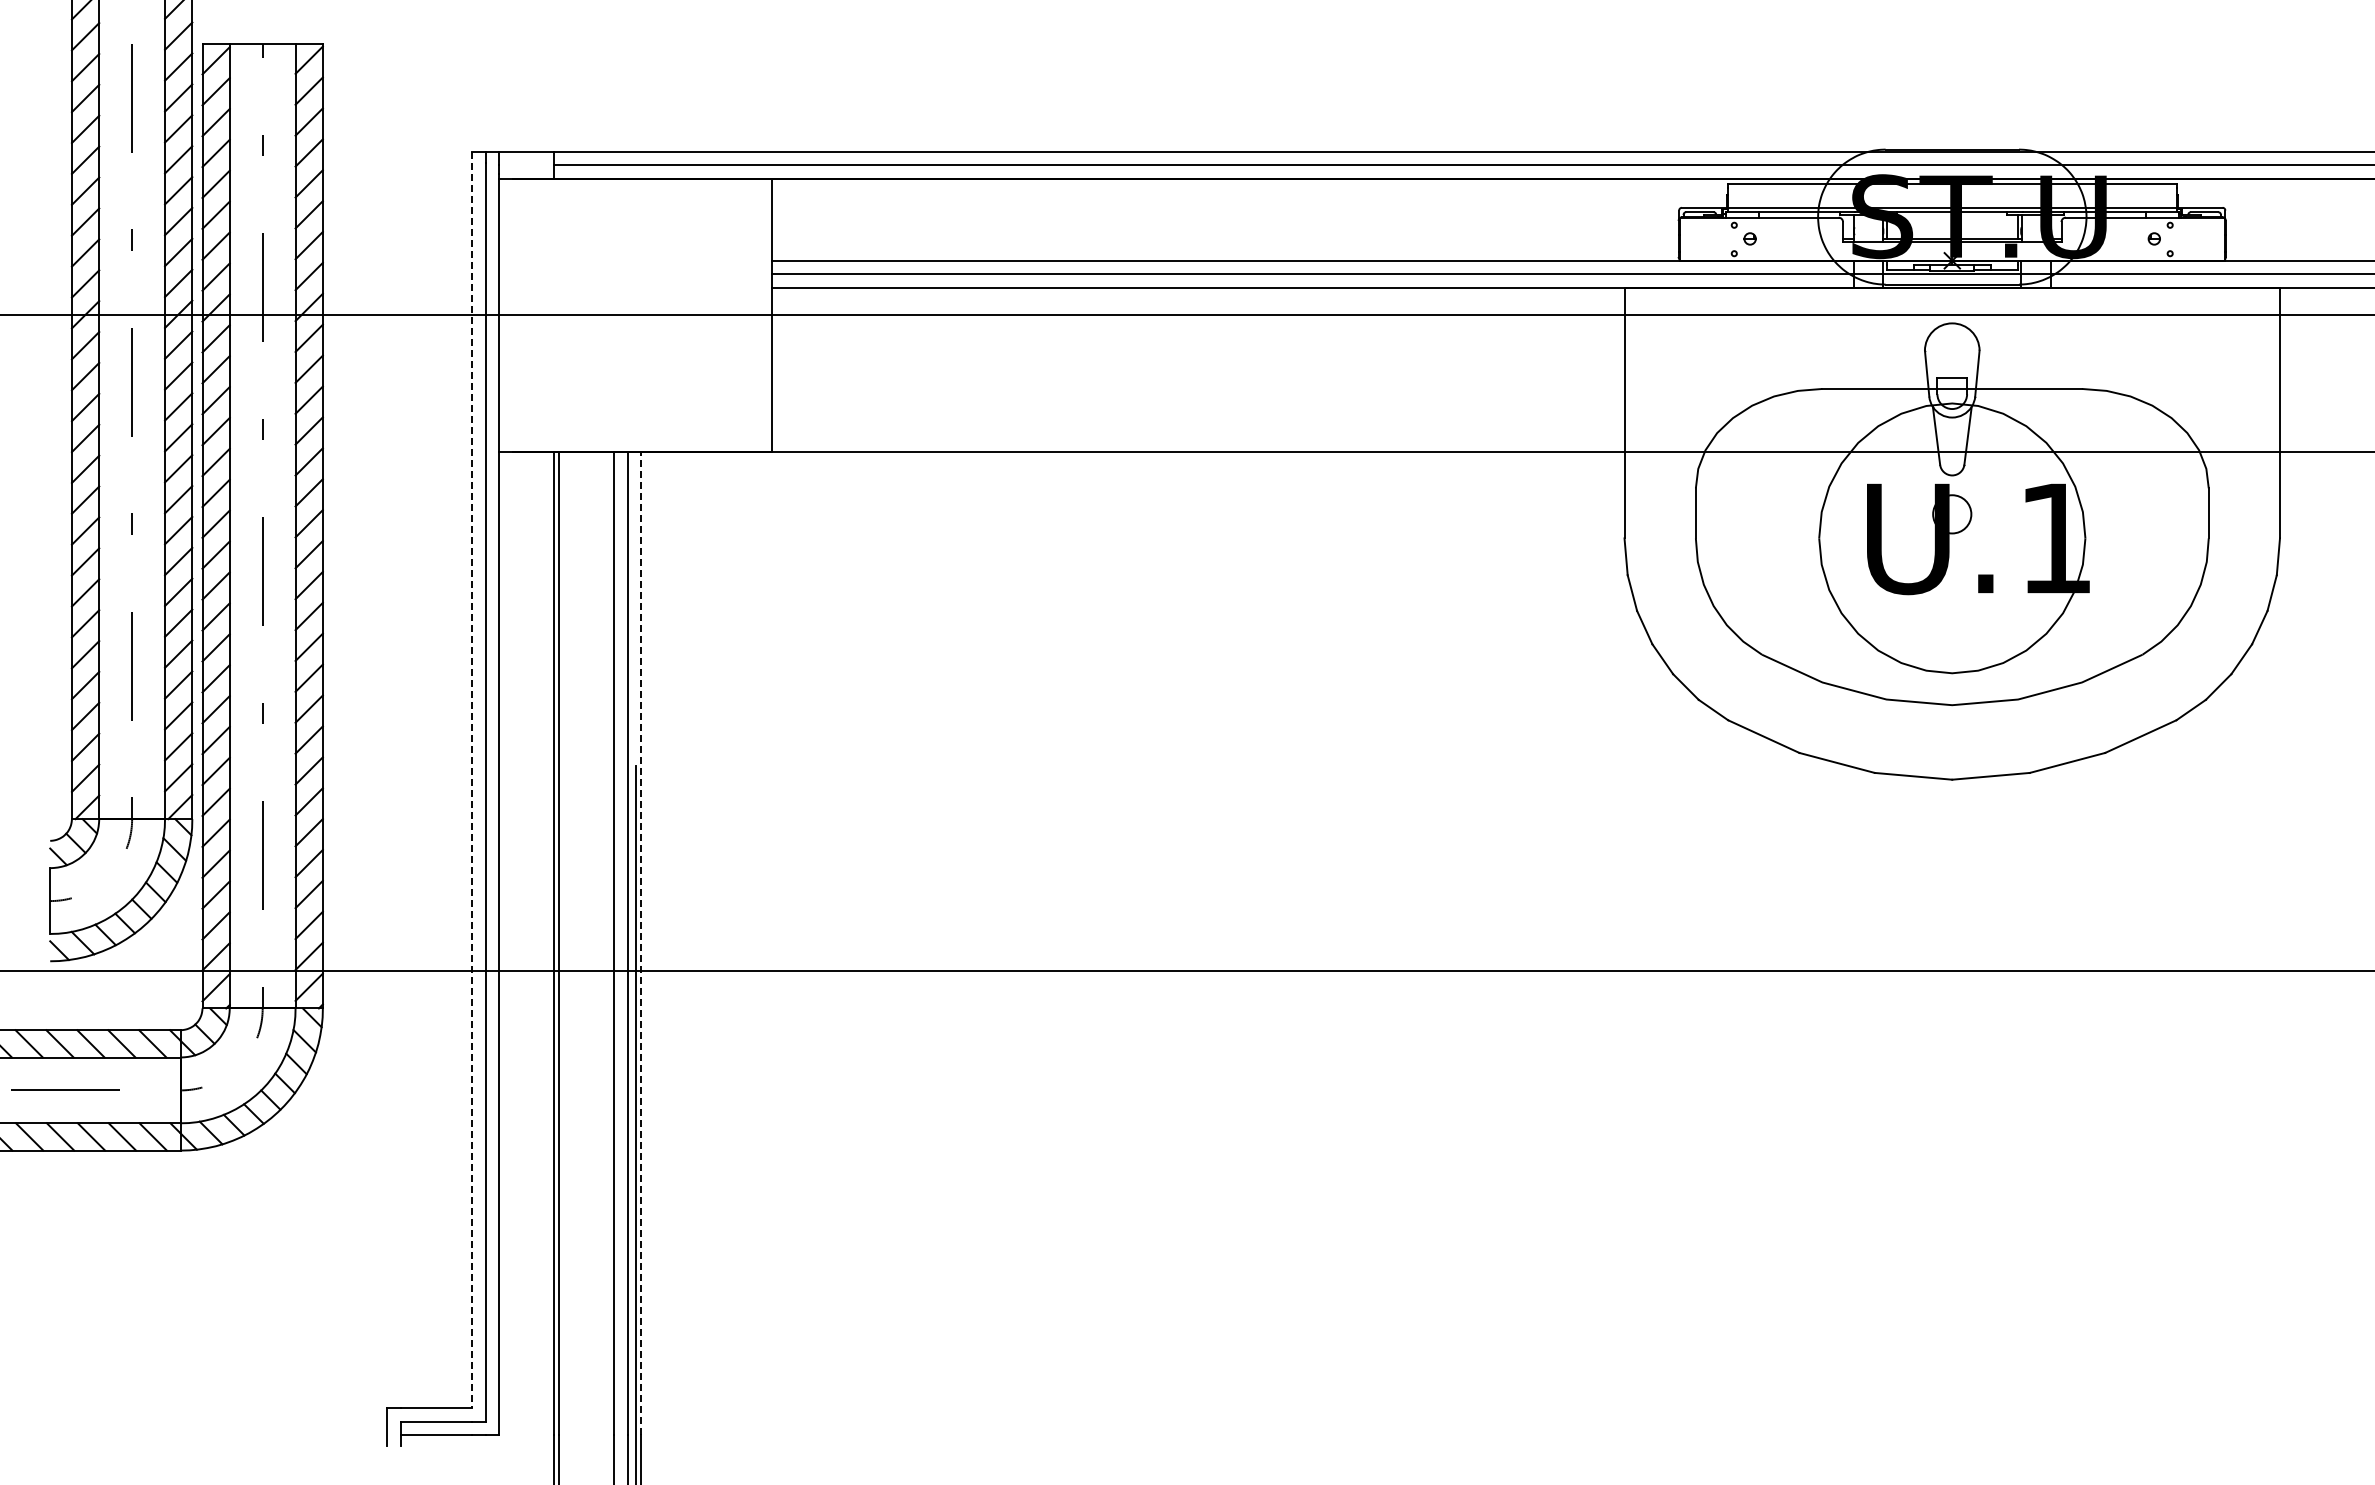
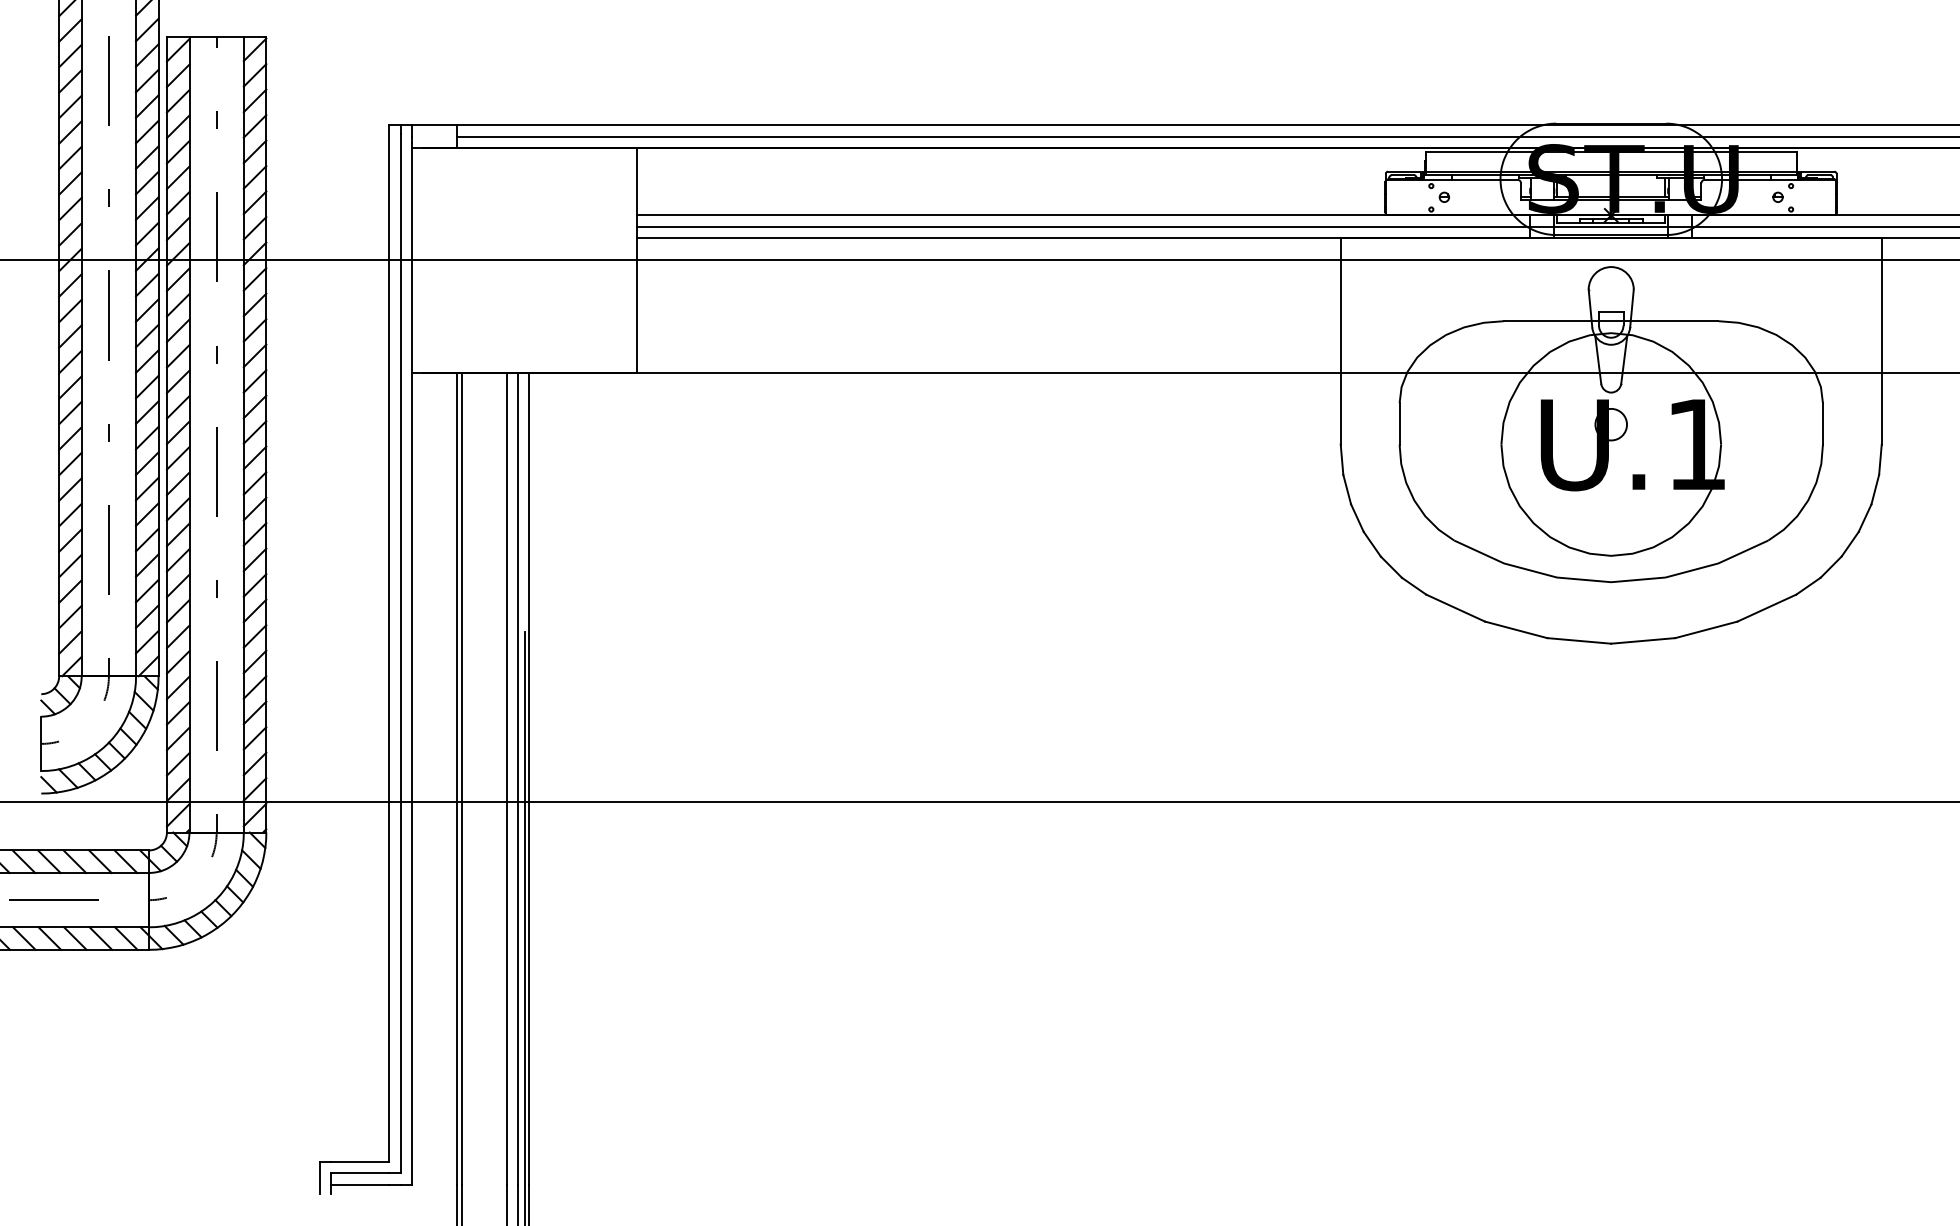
line: (472, 780) -> (389, 644), dashed -> solid
line: (641, 943) -> (529, 778), dashed -> solid

